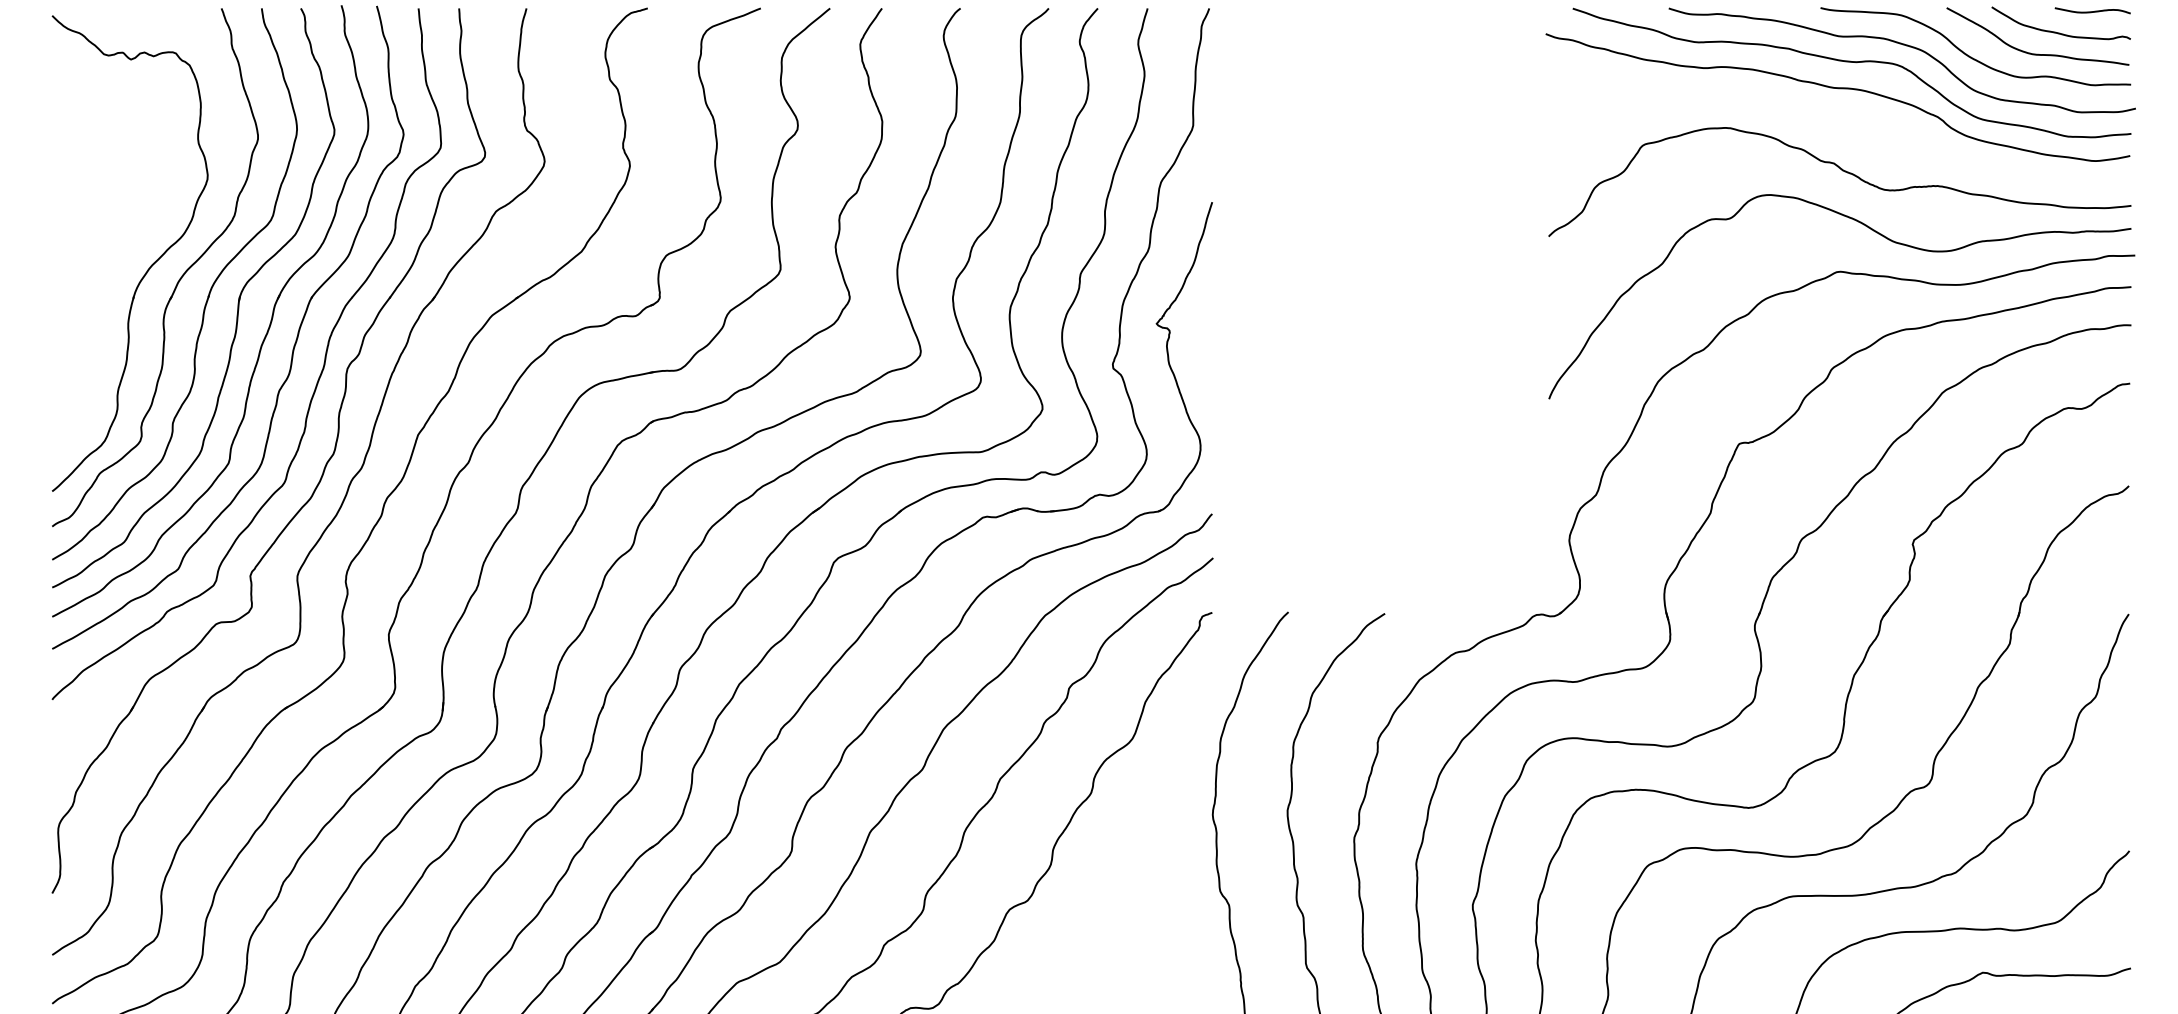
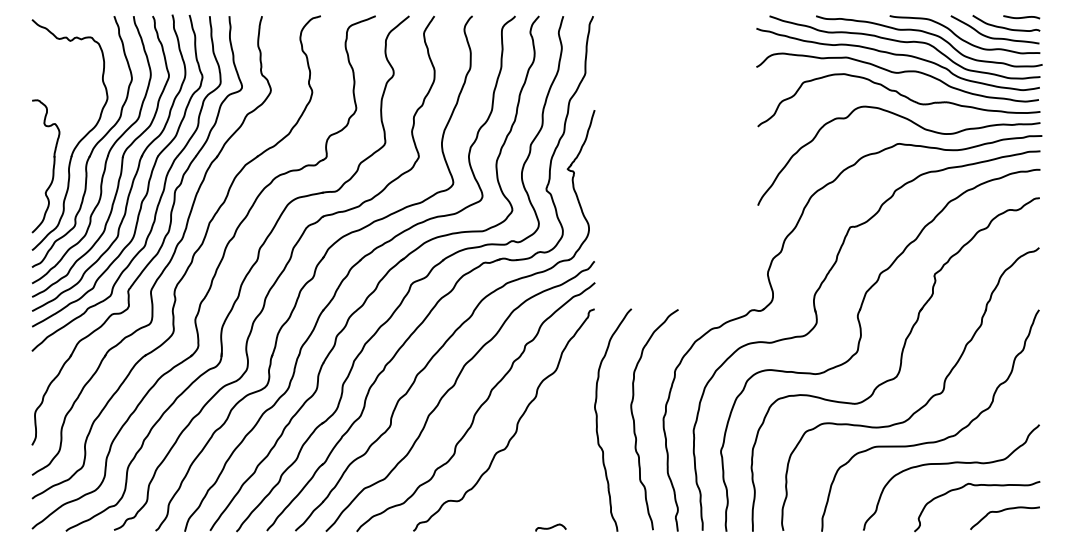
curve: (1836, 126) -> (897, 73), added
part: (94, 322) -> (52, 168), added

